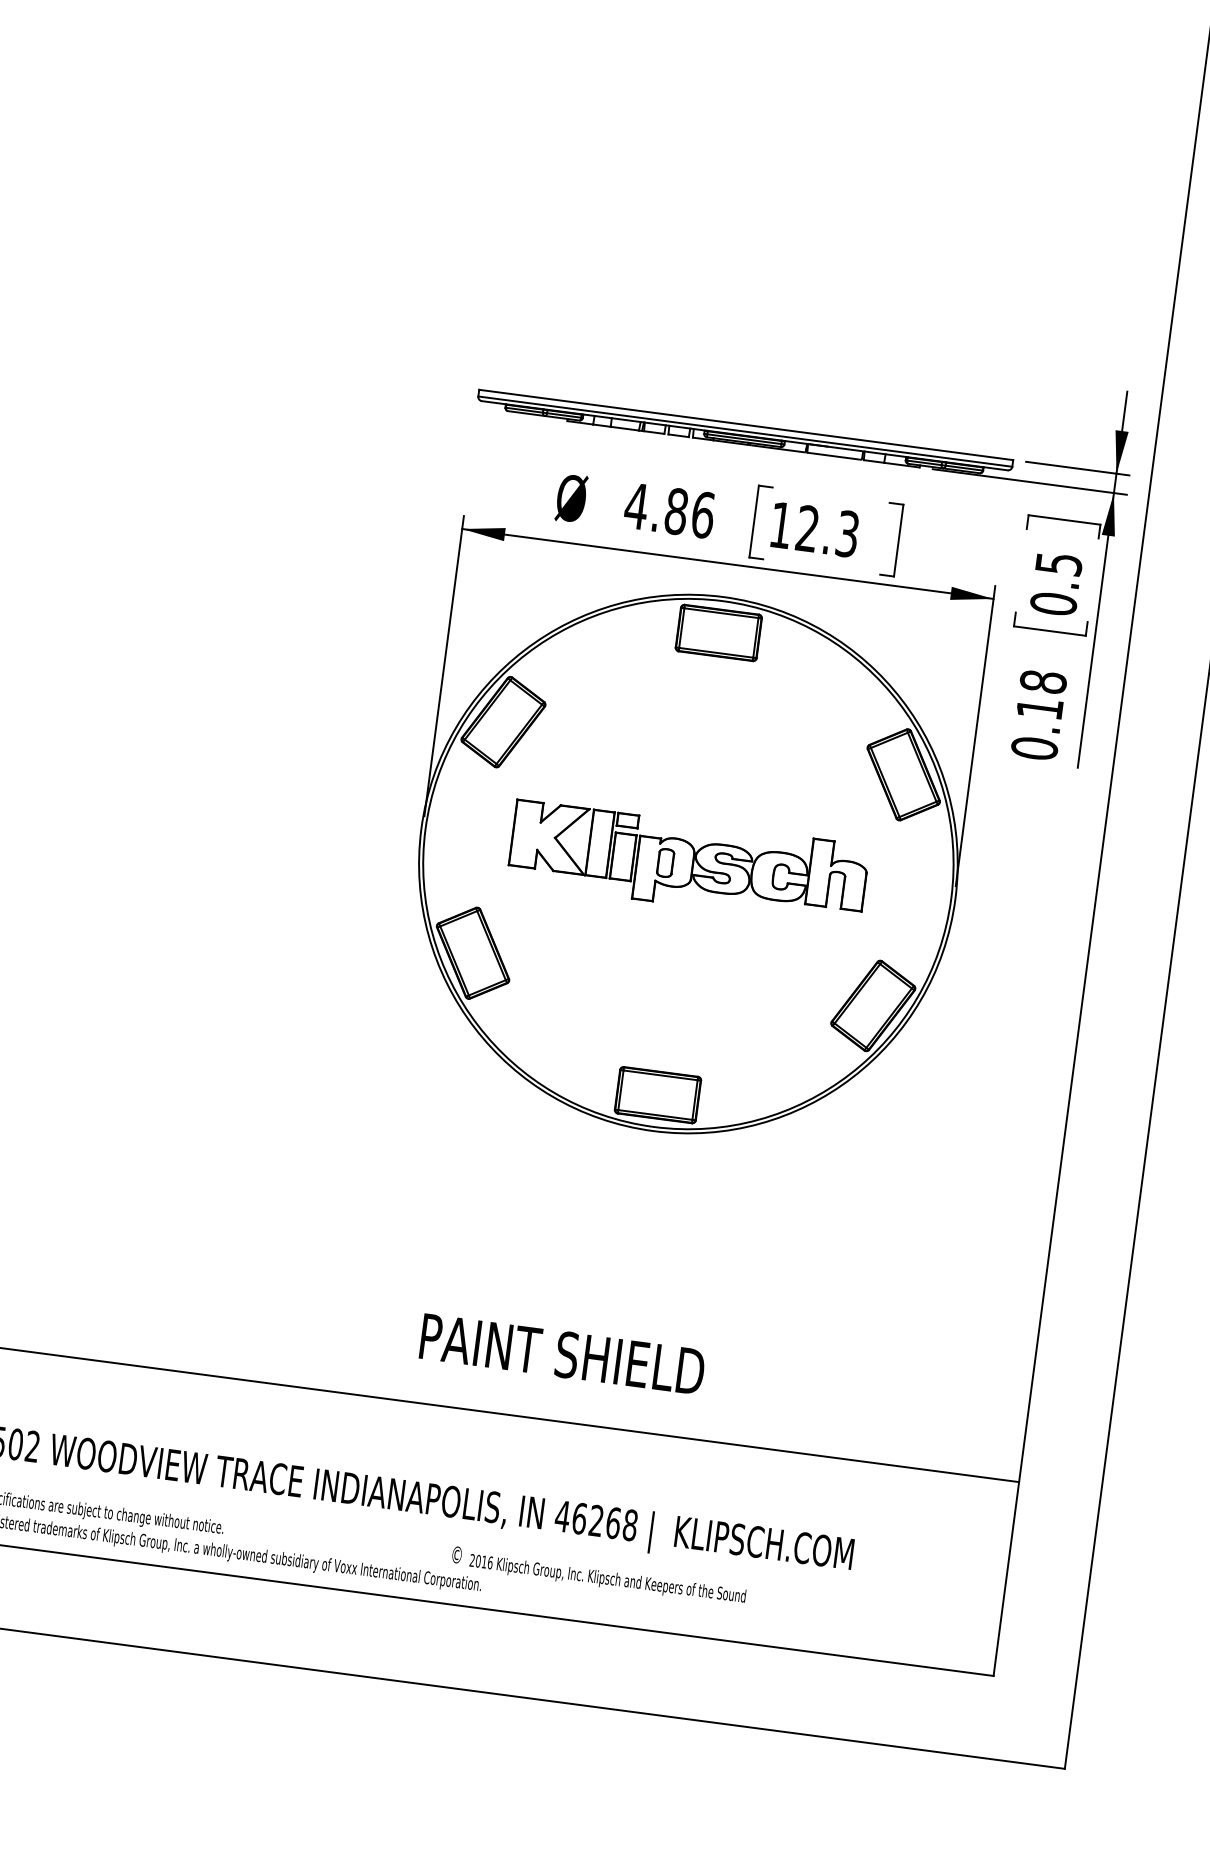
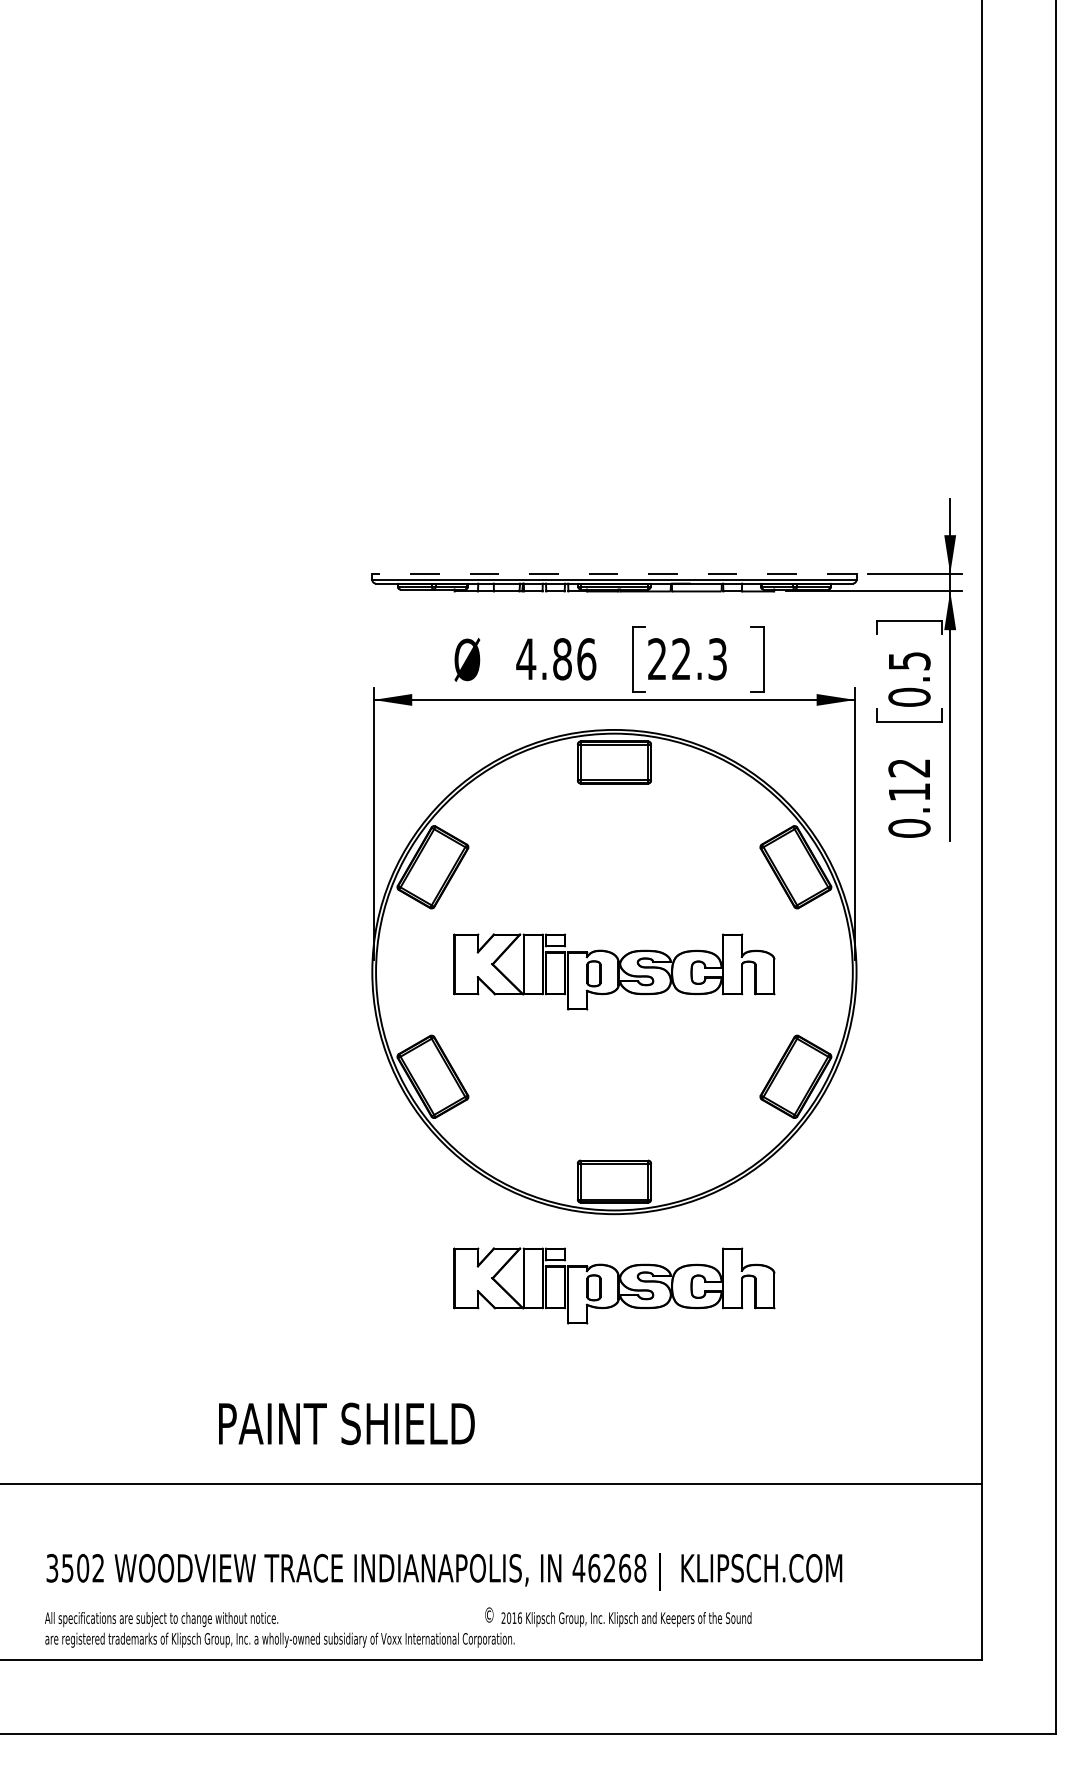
line: (745, 424) -> (613, 573), solid -> dashed
text: (780, 524) -> (656, 658), 12.3 -> 22.3
text: (1043, 681) -> (909, 767), 0.18 -> 0.12
part: (642, 1209) -> (614, 1285), added
text: (562, 1353) -> (346, 1423), moved

